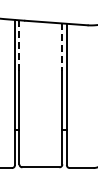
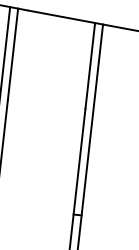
line: (19, 46) -> (12, 55), dashed -> solid
line: (62, 47) -> (90, 66), dashed -> solid

